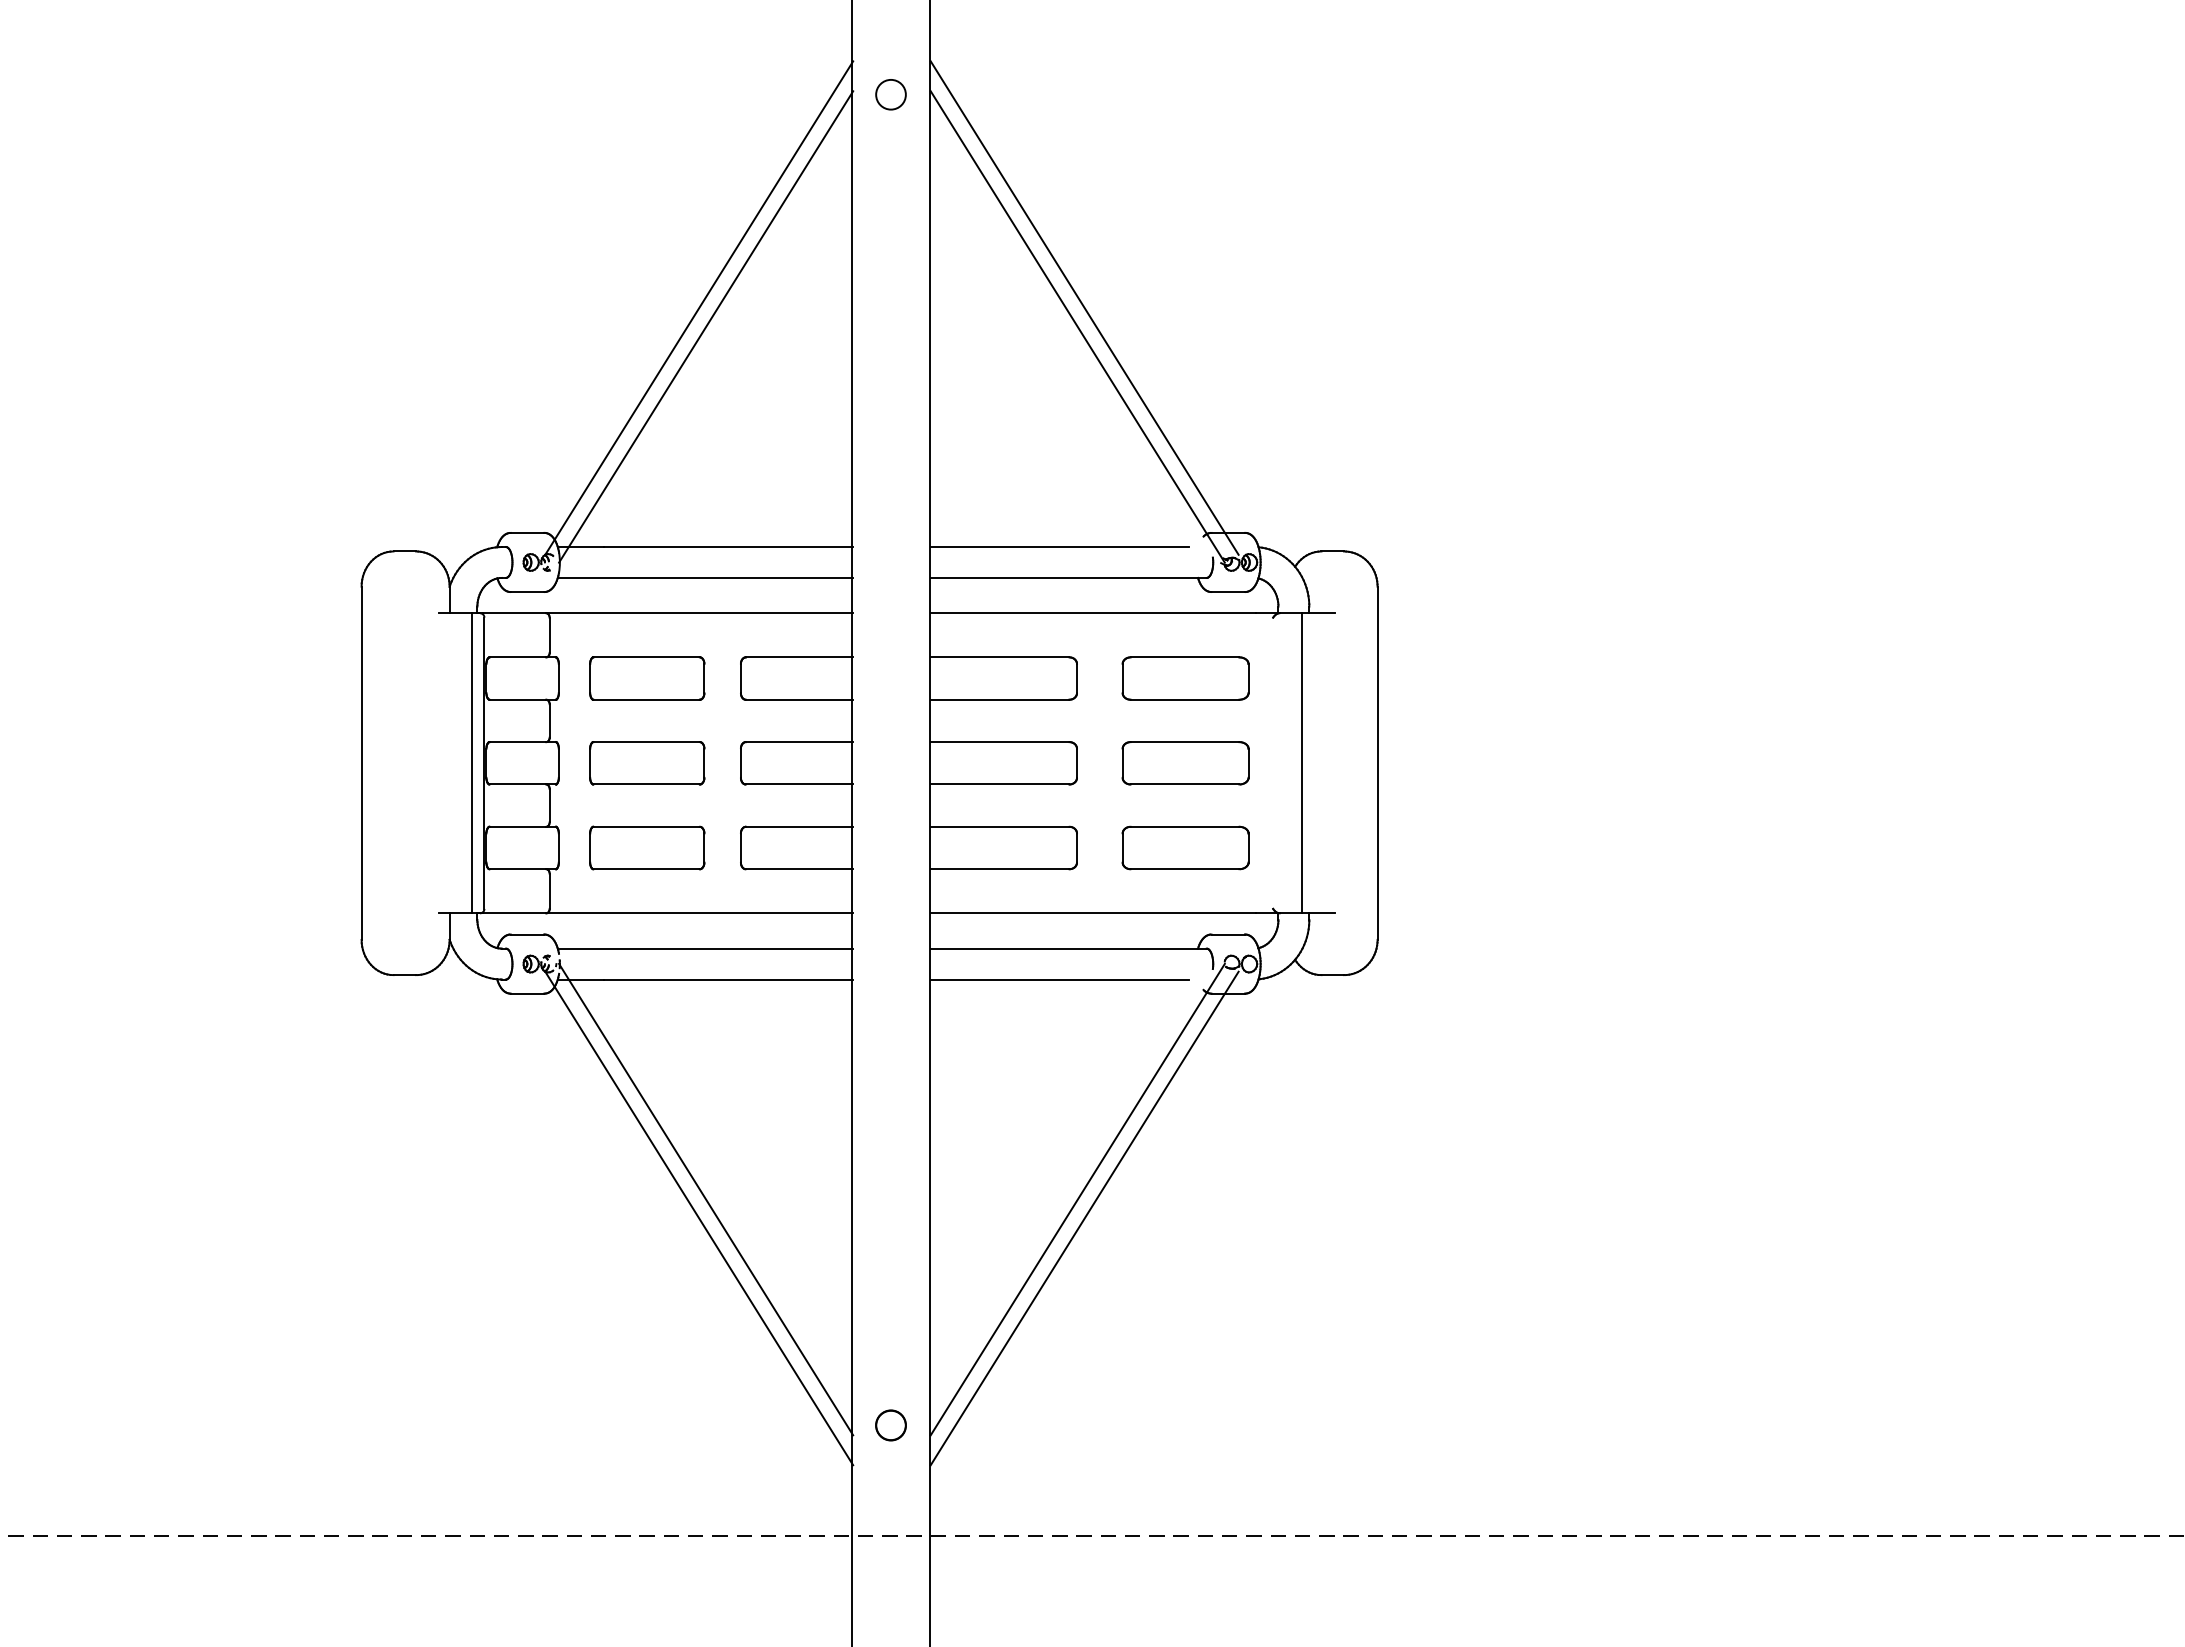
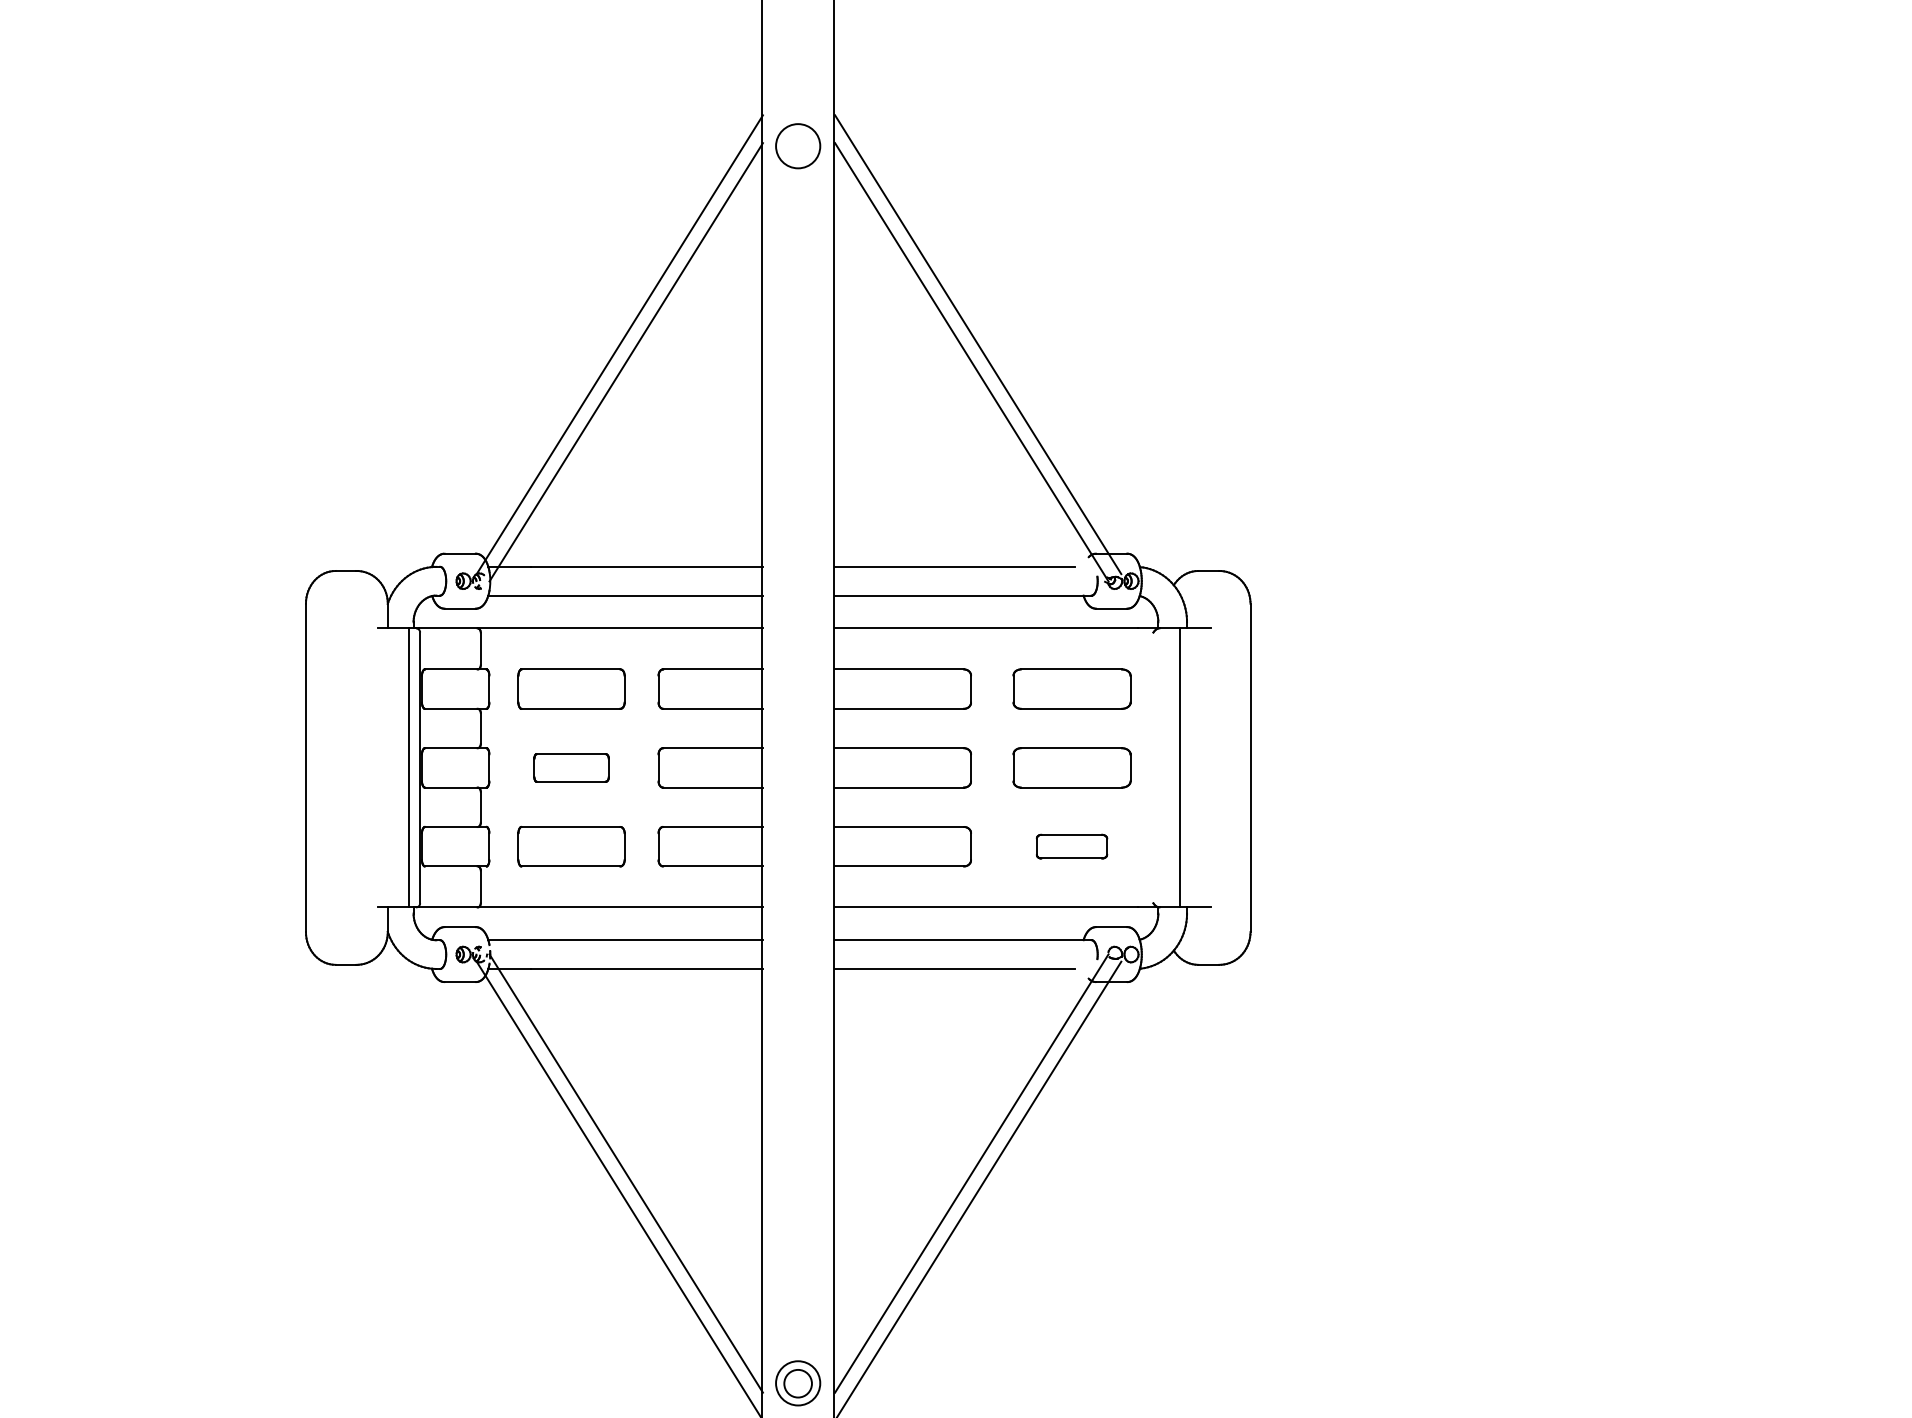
circle: (890, 94) -> (797, 146), size x1.6
part: (647, 763) -> (571, 768), size x0.7
part: (1185, 847) -> (1071, 846), size x0.6
circle: (890, 1425) -> (797, 1383), size x1.6

